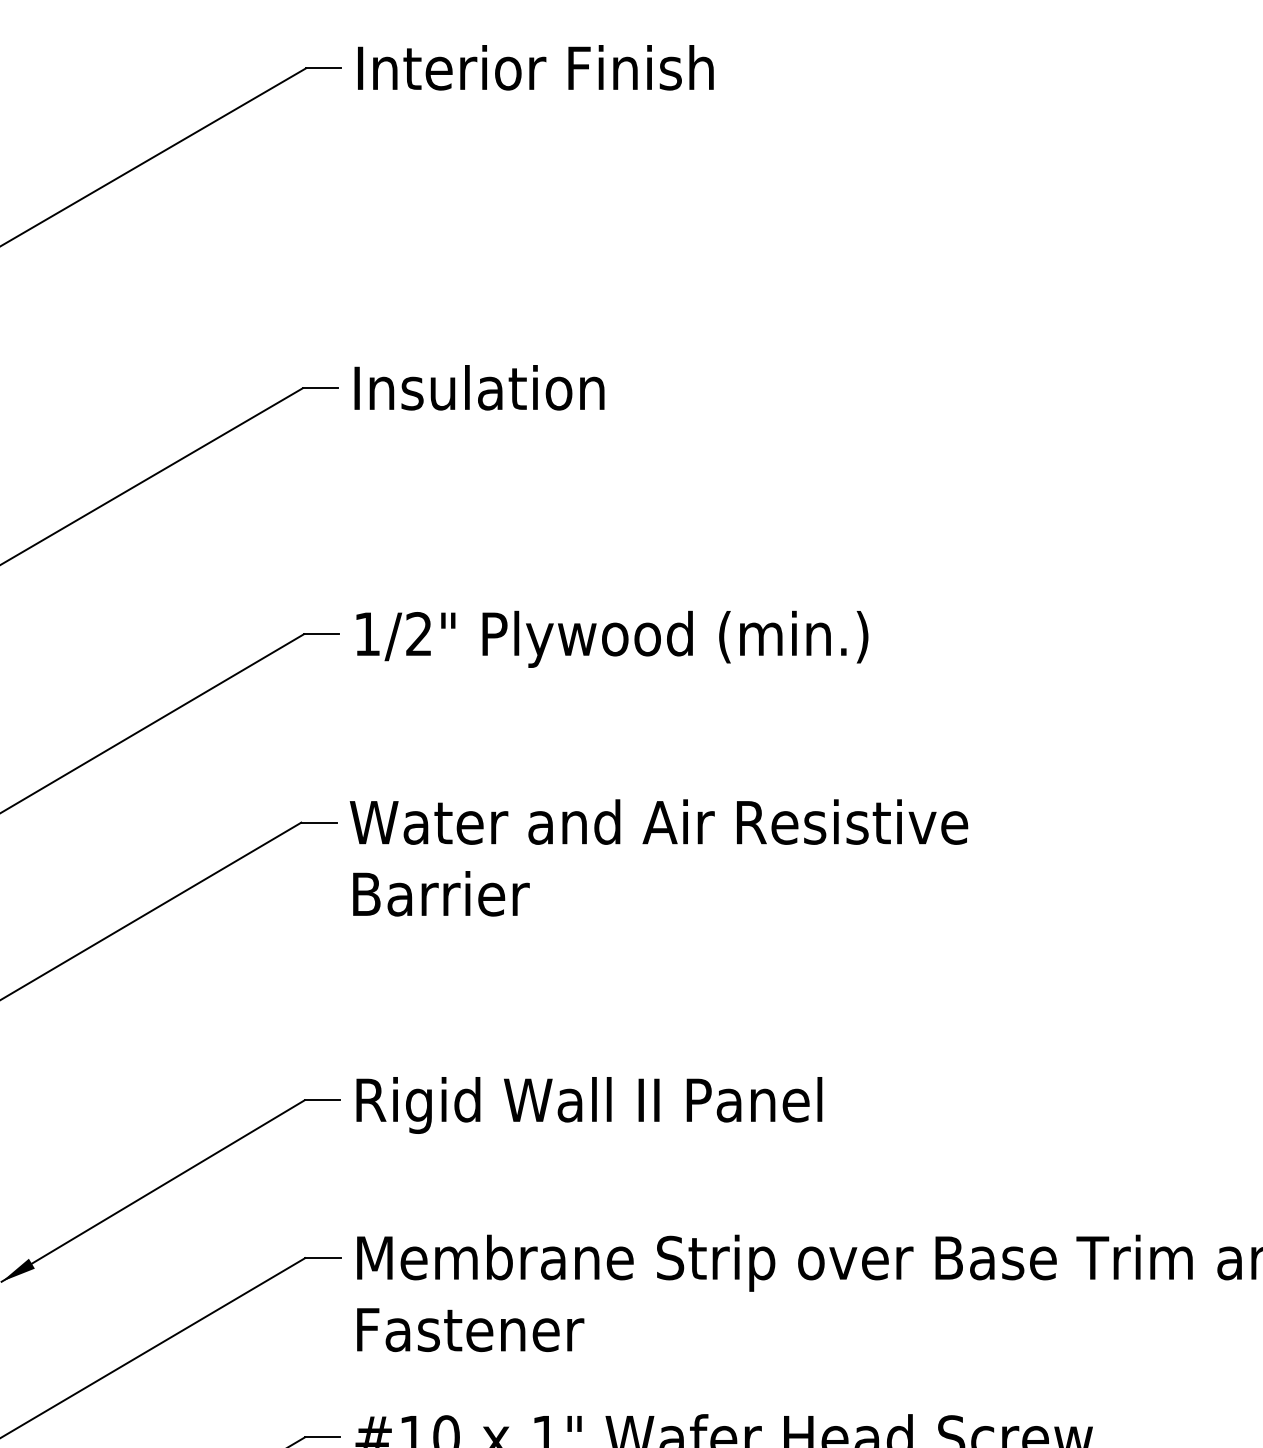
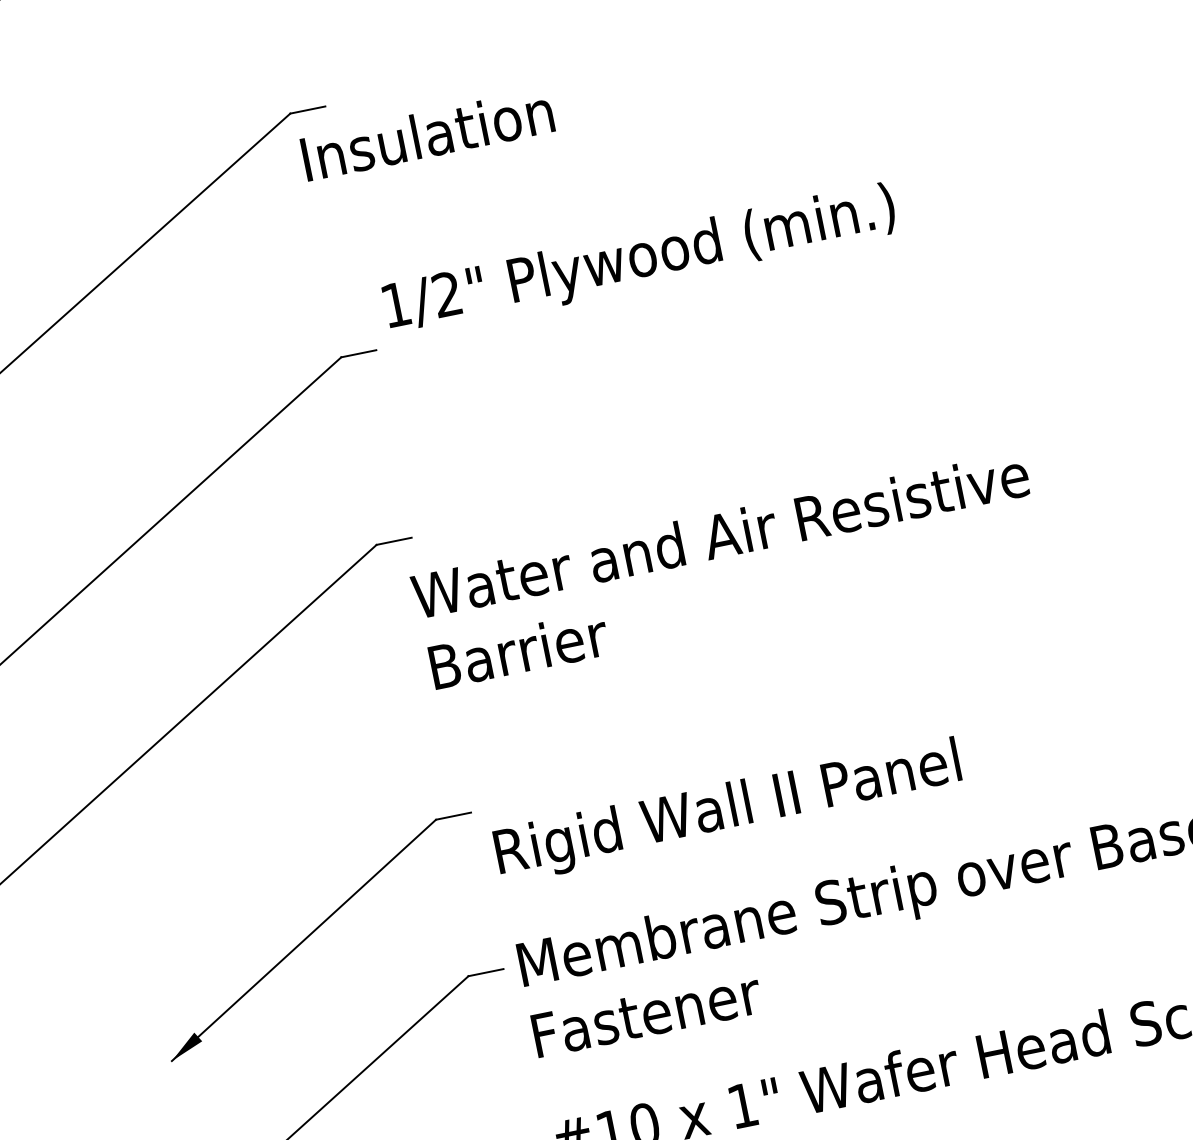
text: (479, 387) -> (427, 134), moved
text: (612, 638) -> (640, 259), moved
text: (658, 857) -> (727, 570), moved
text: (589, 1105) -> (728, 811), moved

